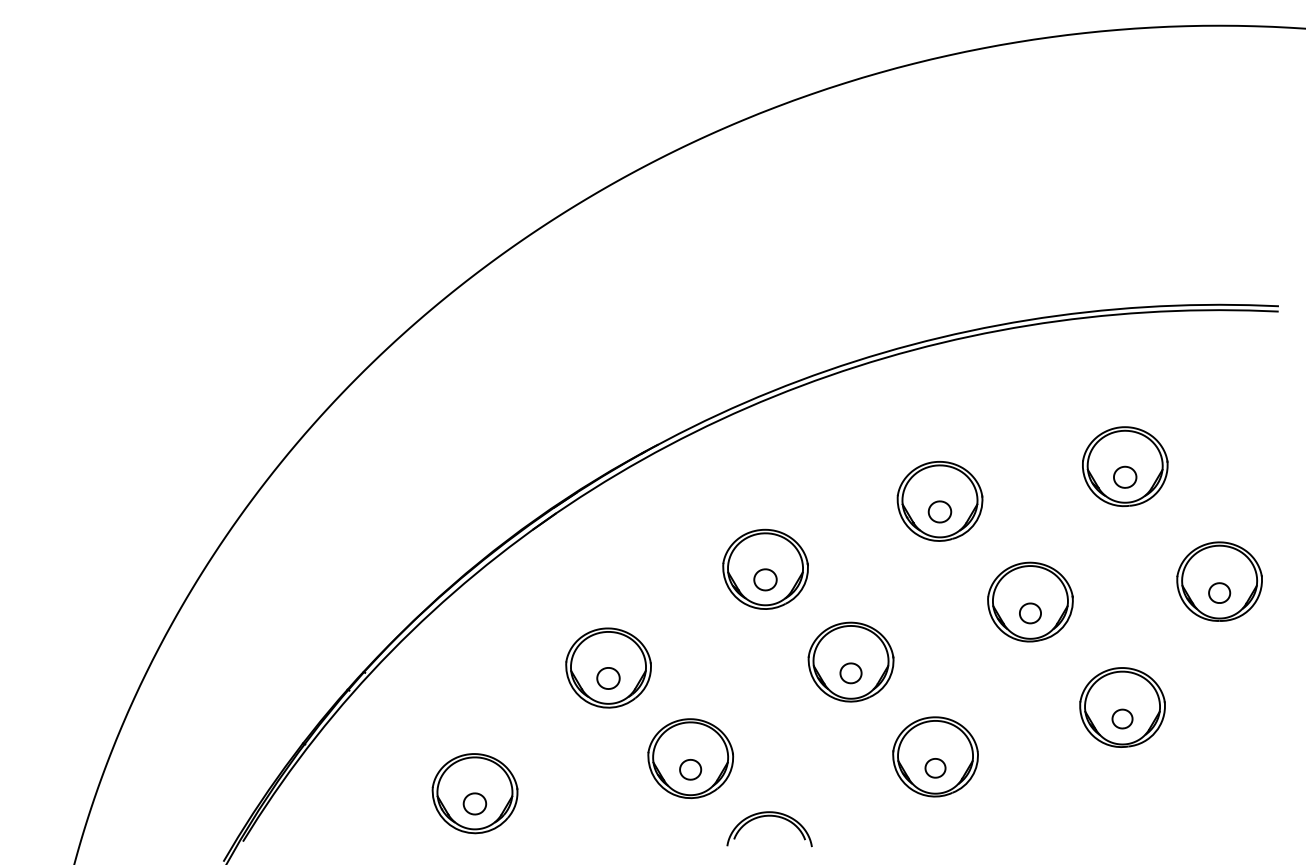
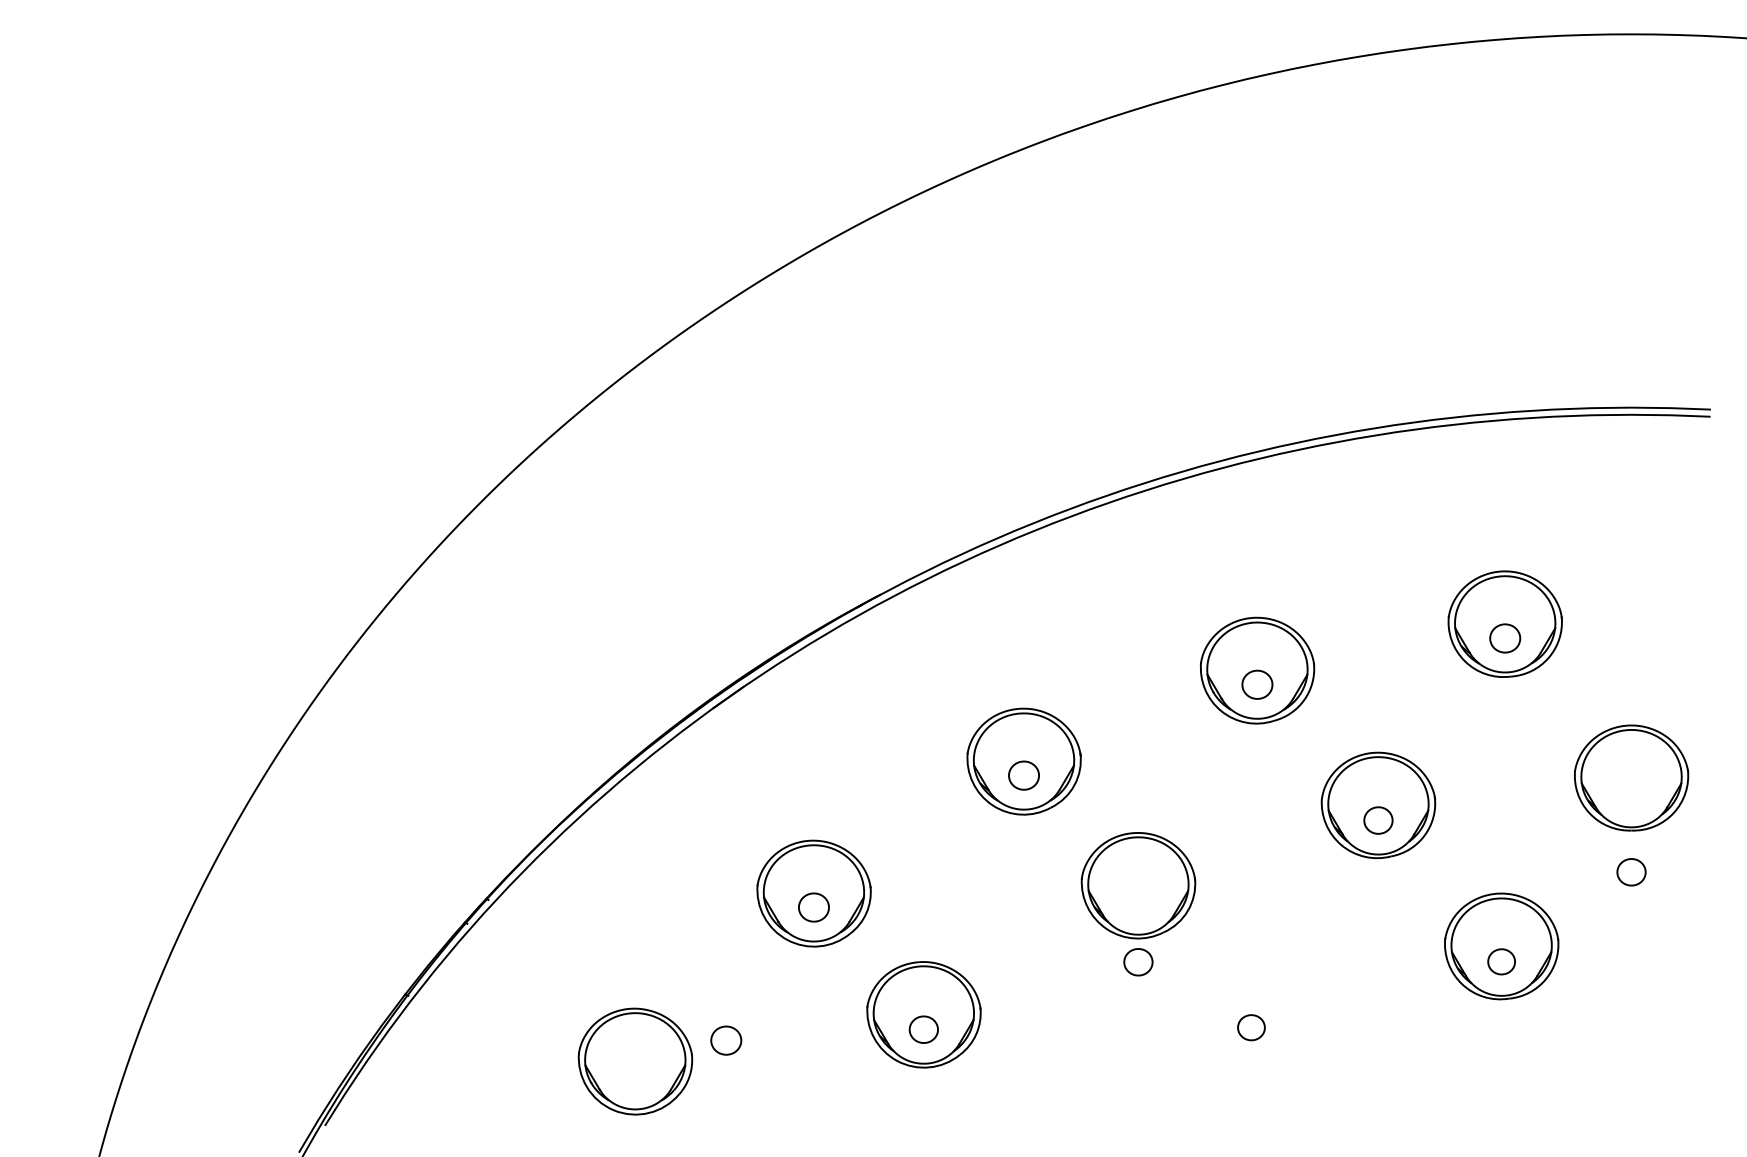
part: (1219, 592) -> (1631, 871), moved
part: (850, 673) -> (1137, 962), moved
part: (935, 756) -> (1251, 1011), removed
part: (474, 803) -> (725, 1040), moved
part: (769, 816) -> (1029, 1092), removed

